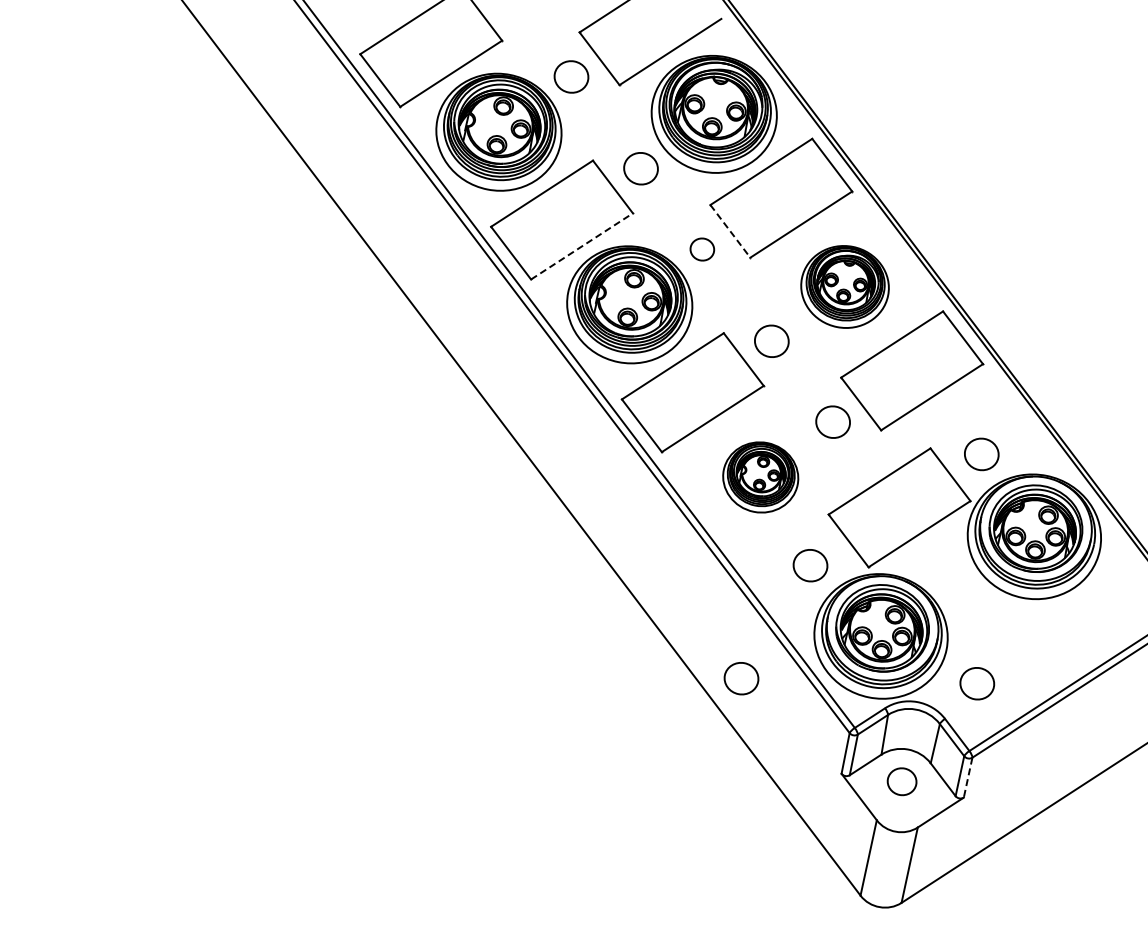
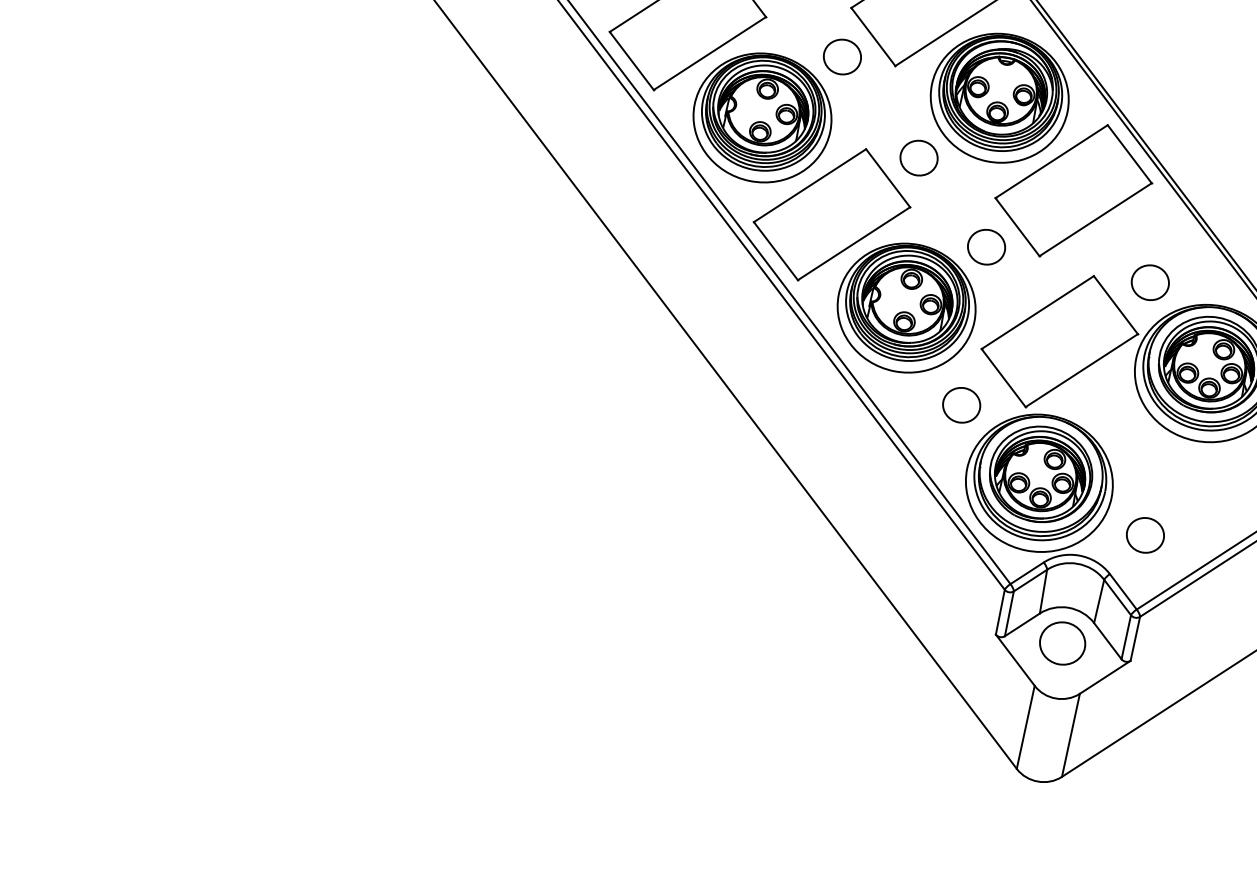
line: (730, 231) -> (873, 37), dashed -> solid
line: (582, 246) -> (710, 53), dashed -> solid
part: (702, 249) -> (842, 56), size x1.43
part: (844, 286) -> (999, 97), size x1.43
part: (760, 477) -> (906, 308), size x1.67
part: (741, 678) -> (885, 529), removed
line: (968, 778) -> (1135, 639), dashed -> solid
part: (901, 781) -> (1061, 643), size x1.43

